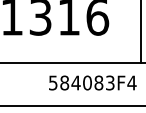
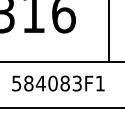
text: (131, 82) -> (99, 83), 584083F4 -> 584083F1

